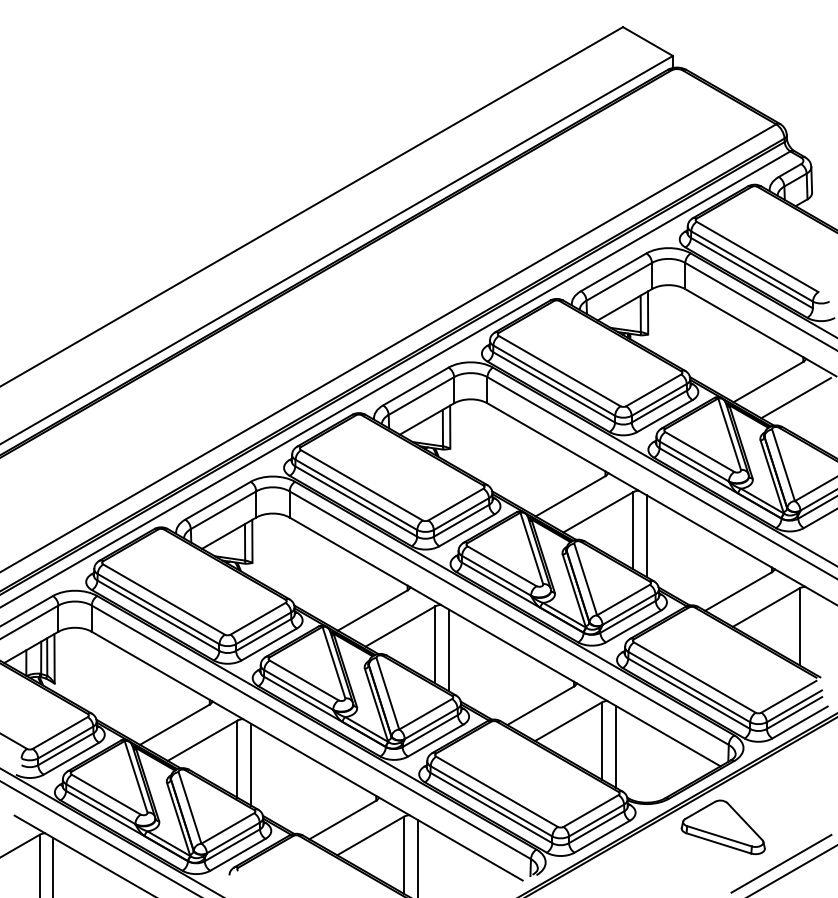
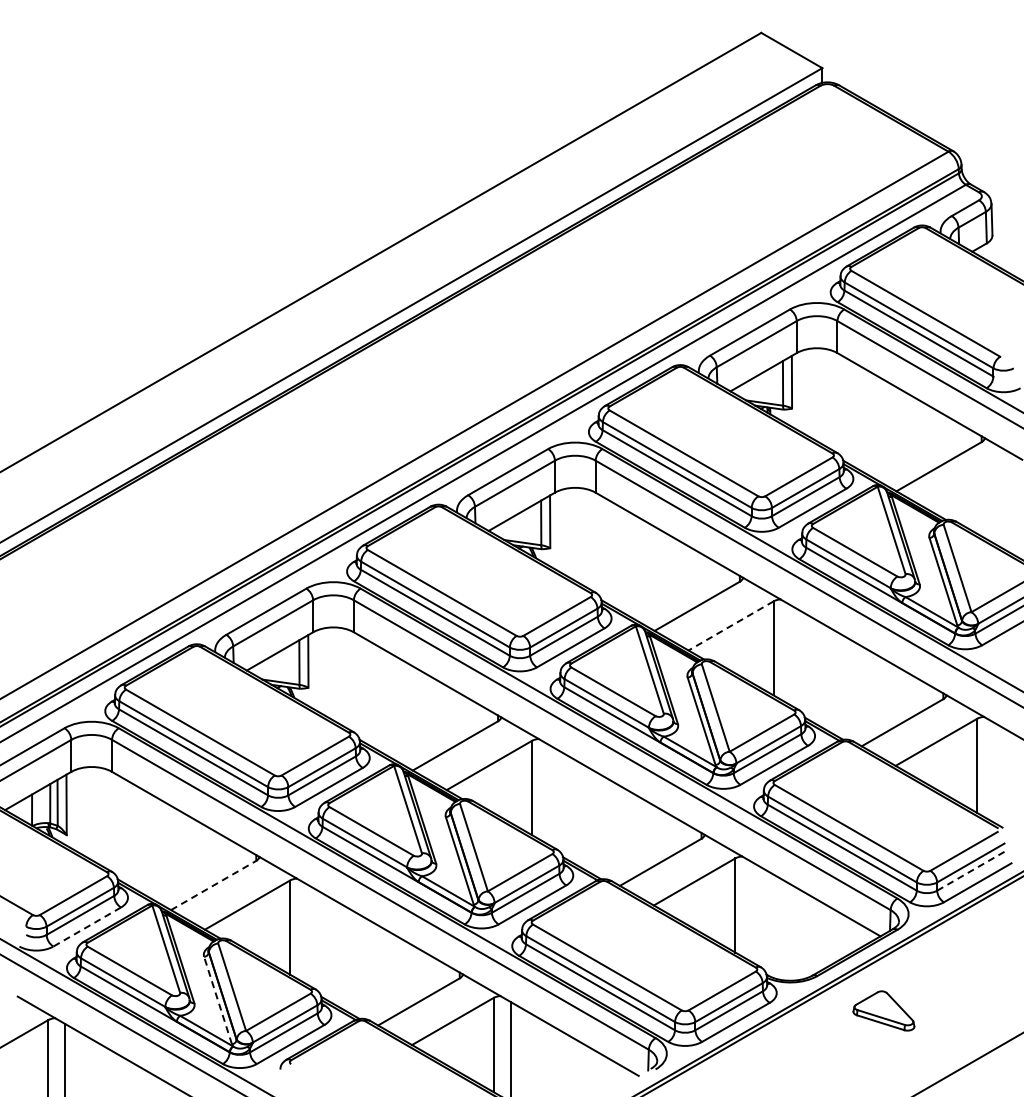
line: (795, 397) -> (972, 485), removed
line: (597, 512) -> (730, 626), solid -> dashed
line: (646, 536) -> (790, 655), removed
line: (448, 650) -> (548, 794), removed
line: (794, 712) -> (971, 870), solid -> dashed
line: (175, 724) -> (214, 885), solid -> dashed
line: (615, 746) -> (752, 912), removed
line: (70, 759) -> (86, 927), solid -> dashed
line: (251, 764) -> (307, 934), removed
line: (178, 818) -> (218, 1000), solid -> dashed
part: (722, 827) -> (883, 1010), size x0.6
line: (781, 863) -> (954, 1055), removed

